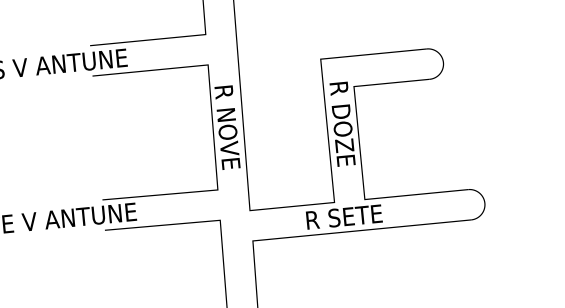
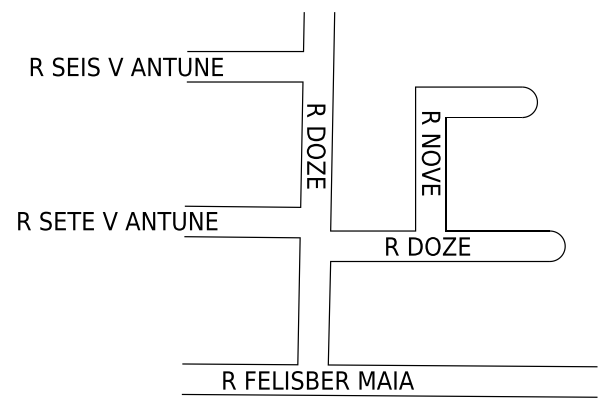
text: (344, 136) -> (431, 166), R DOZE -> R NOVE
text: (228, 139) -> (316, 158), R NOVE -> R DOZE
text: (359, 215) -> (439, 246), R SETE -> R DOZE

